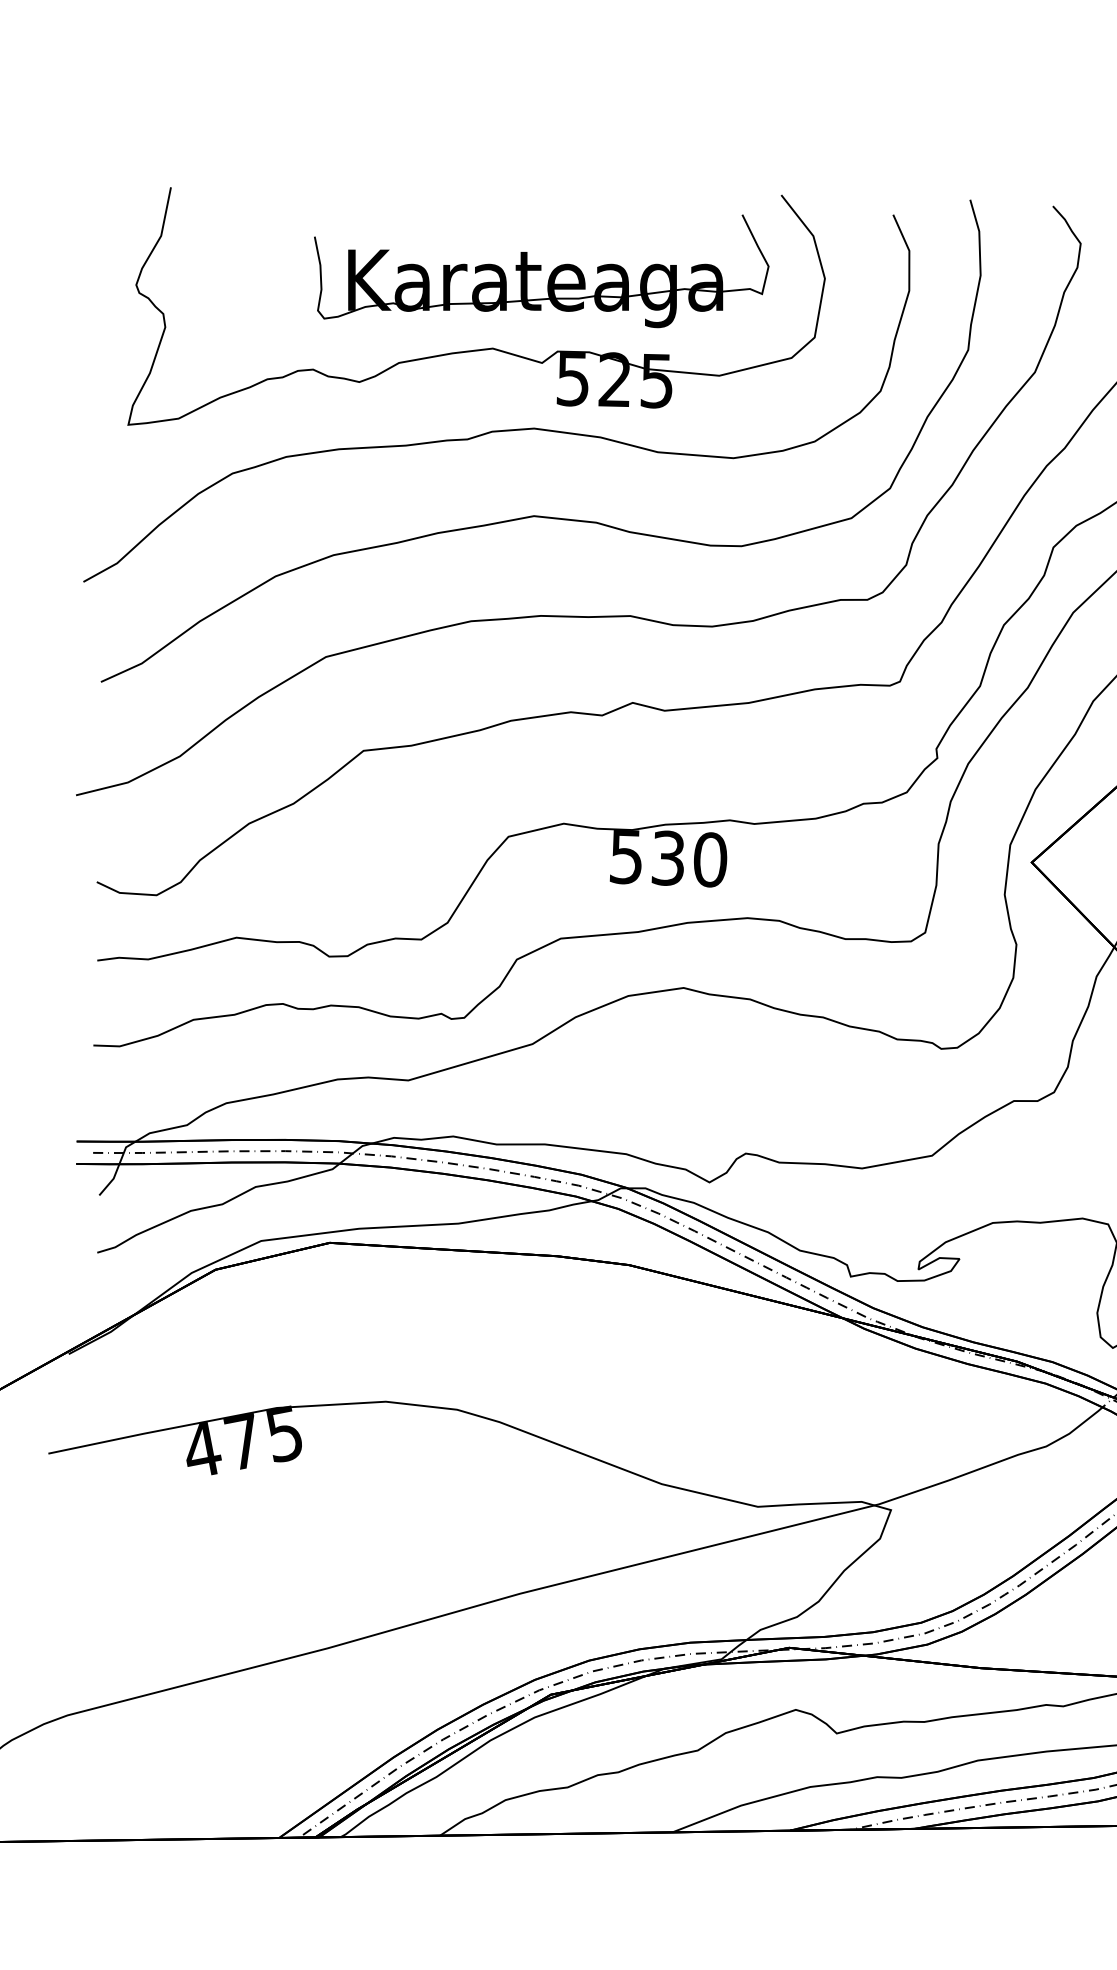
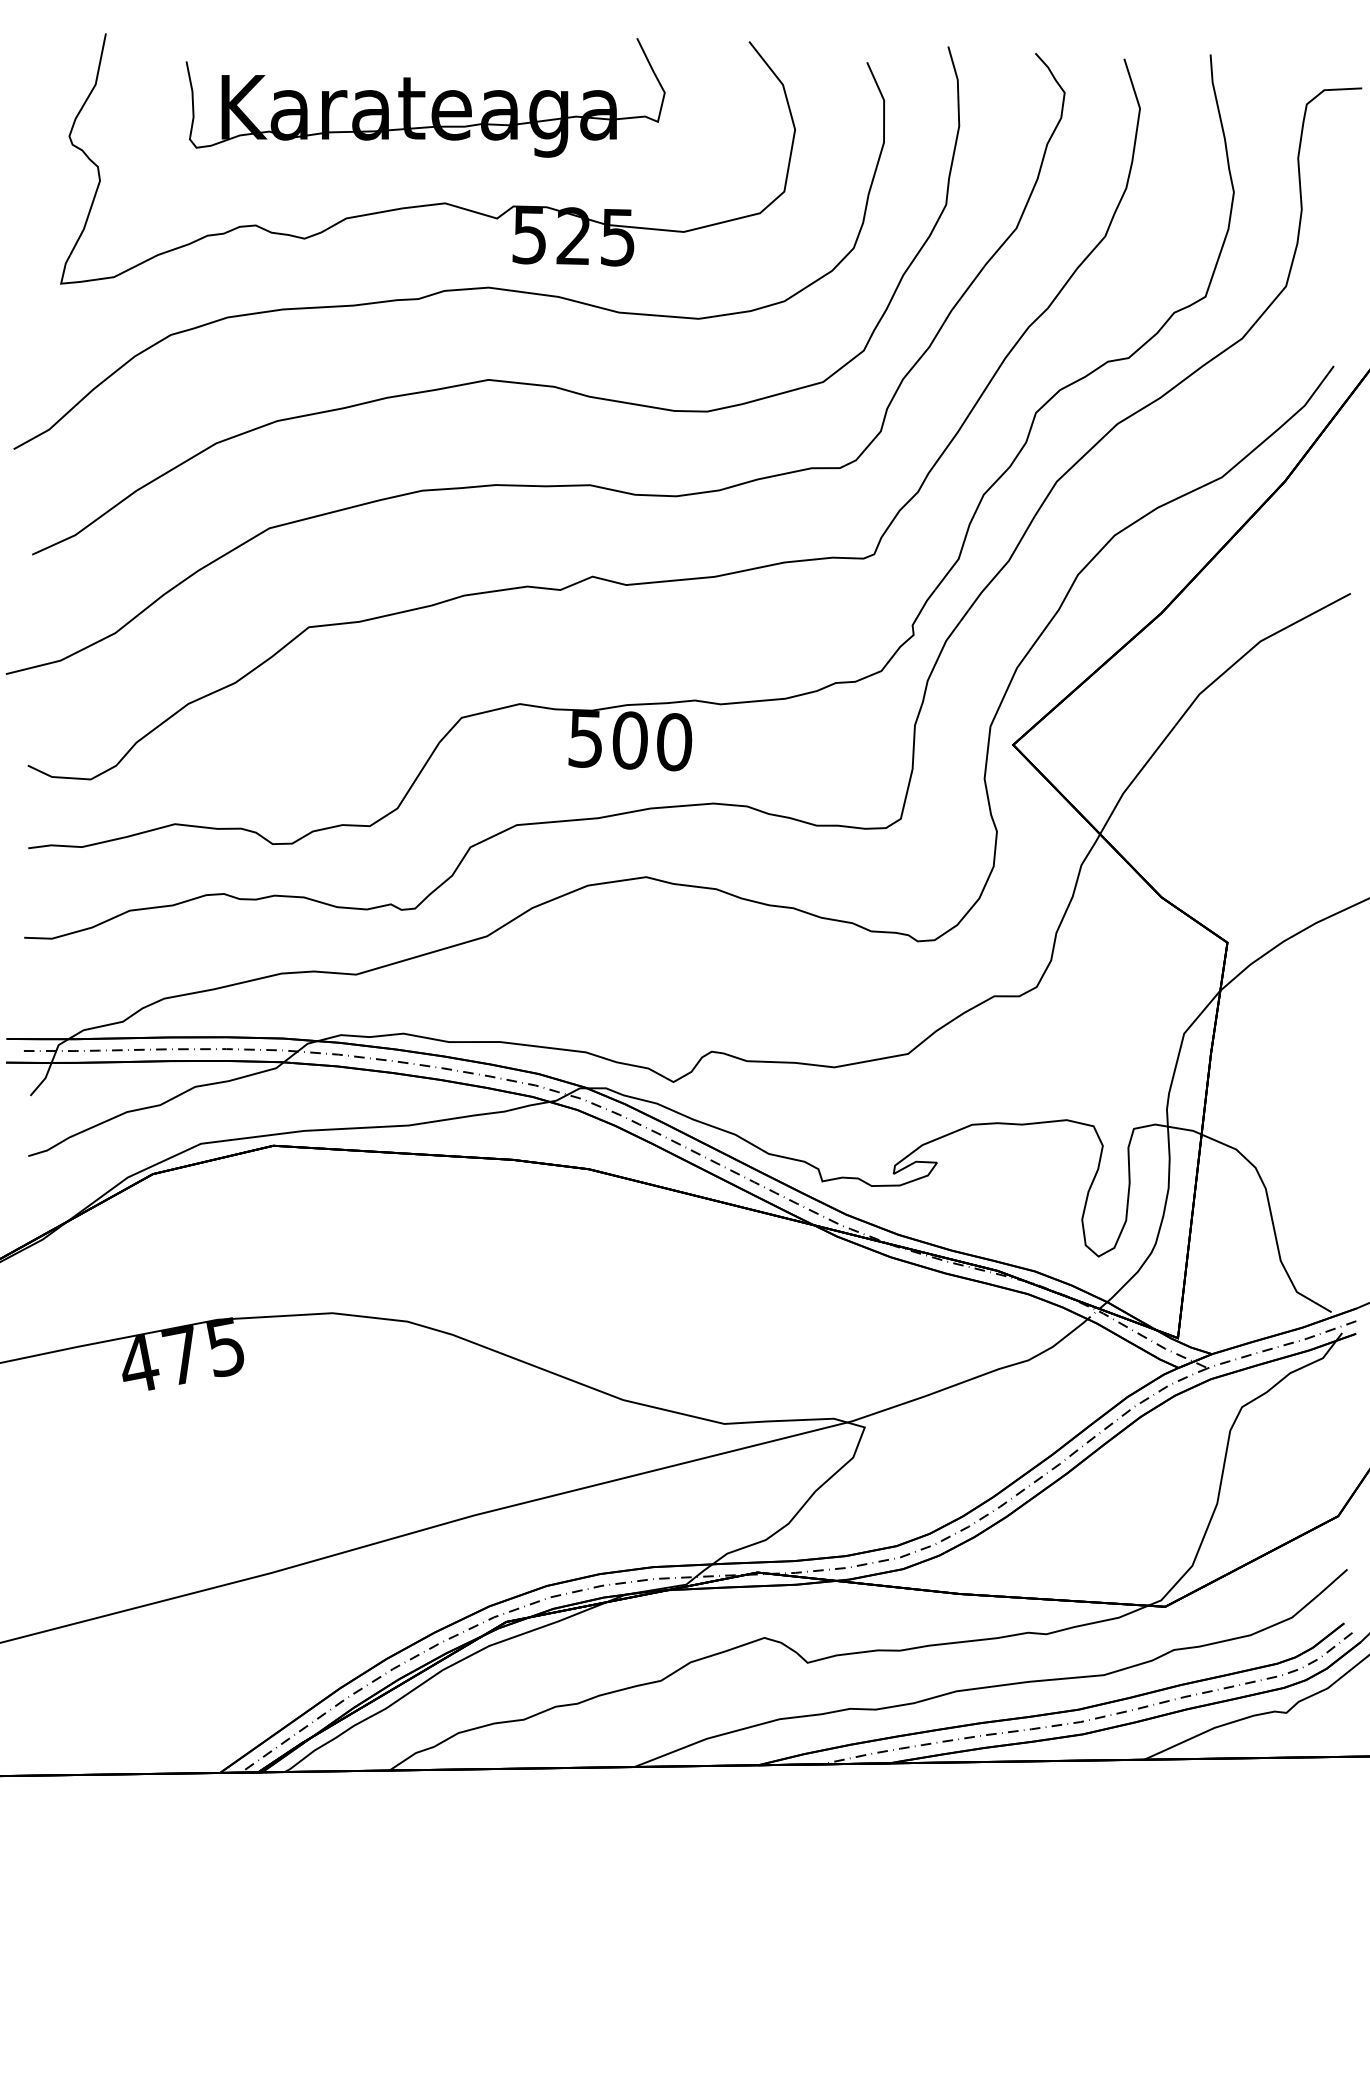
part: (541, 270) -> (425, 97), moved
text: (667, 858) -> (629, 740), 530 -> 500

